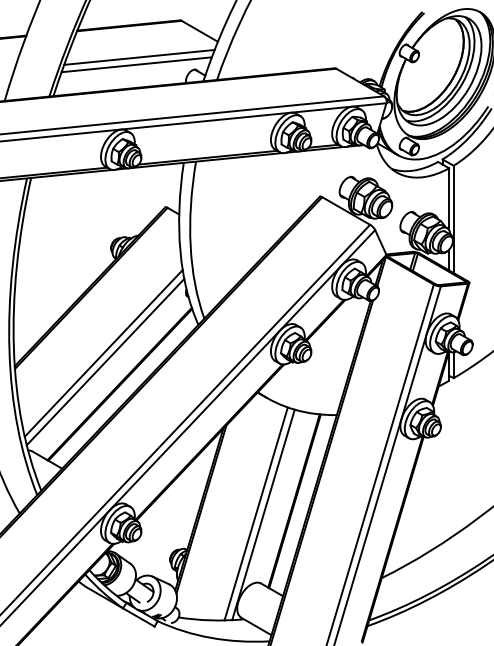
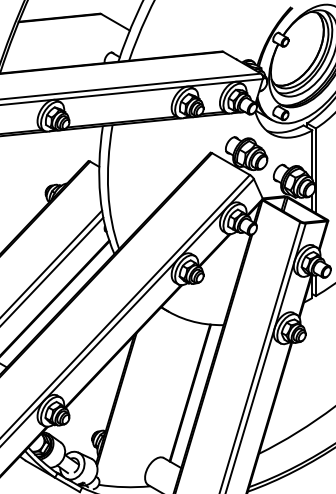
line: (139, 56) -> (67, 42), removed
line: (136, 64) -> (65, 48), removed
line: (255, 513) -> (159, 402), removed
line: (263, 514) -> (165, 403), removed

